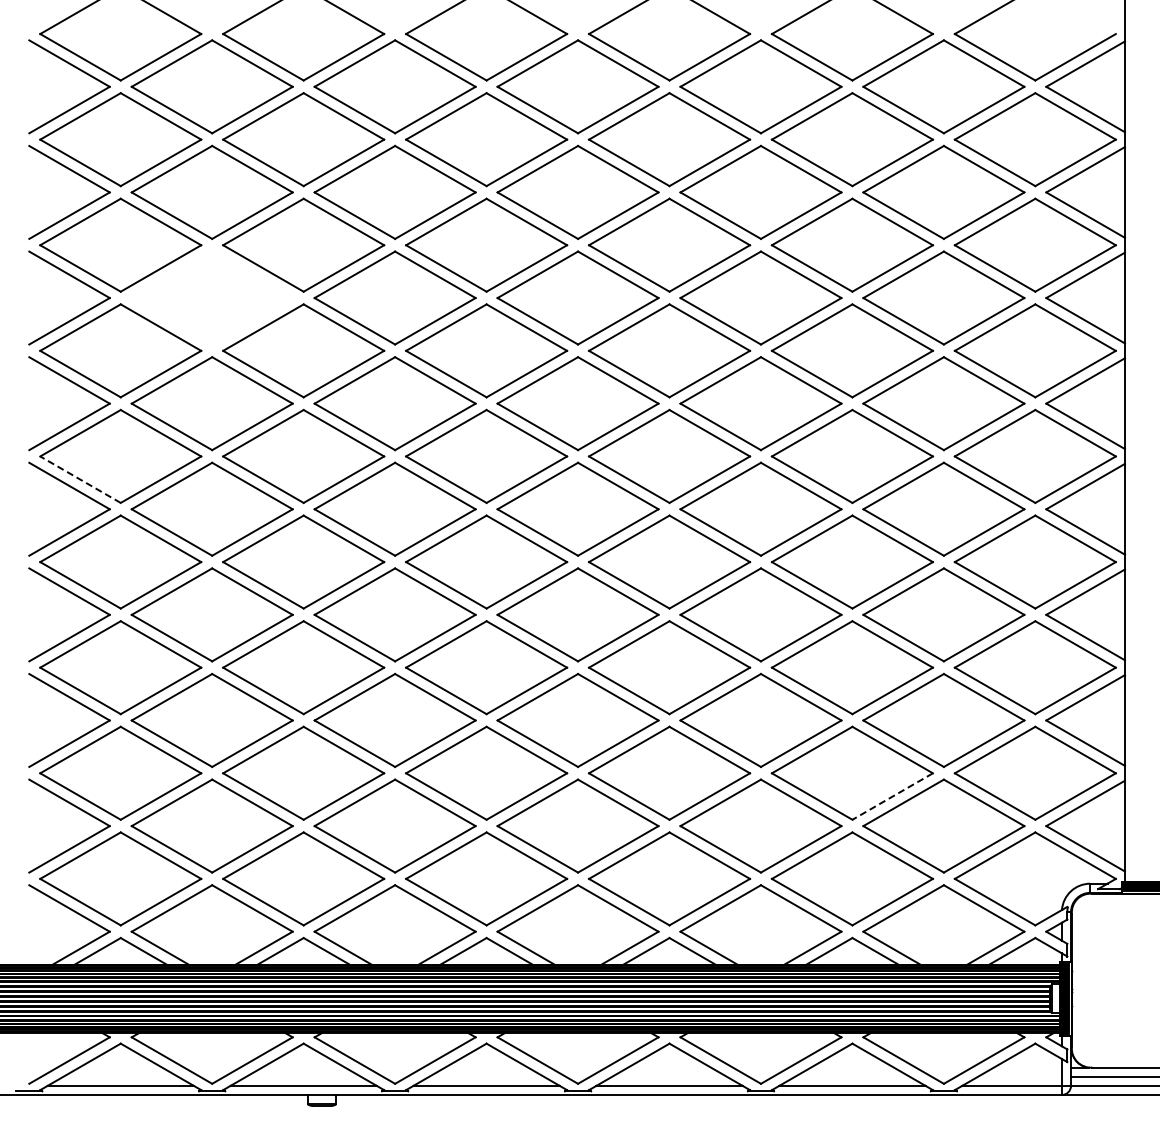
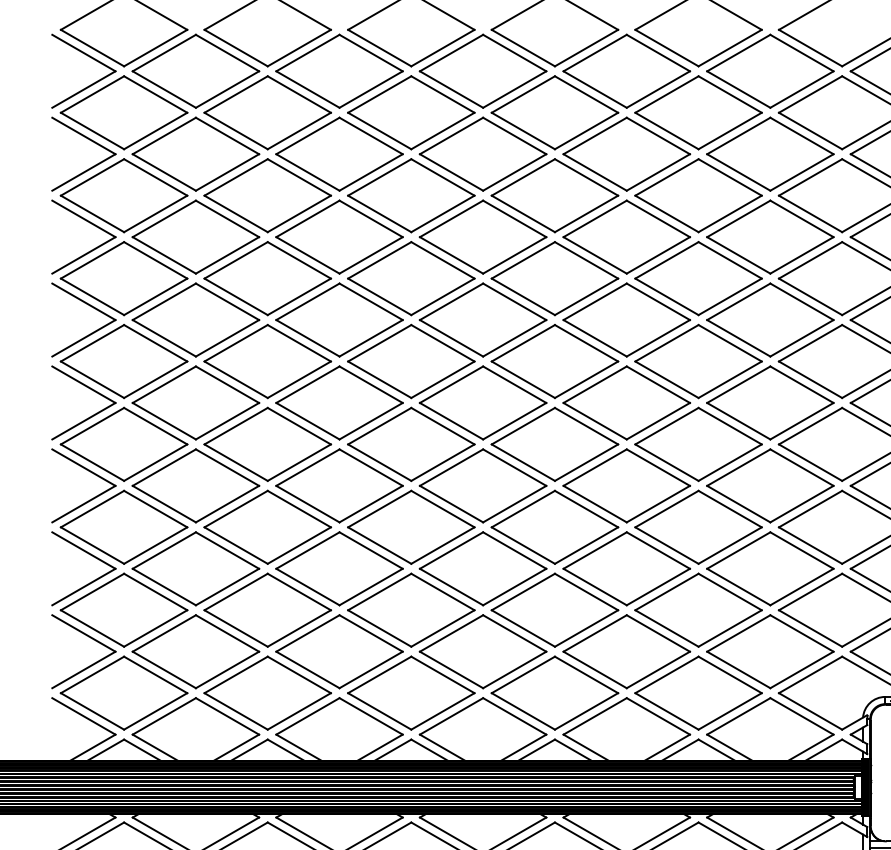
part: (211, 297) -> (195, 236), added
line: (80, 479) -> (92, 379), dashed -> solid
line: (892, 796) -> (730, 628), dashed -> solid

